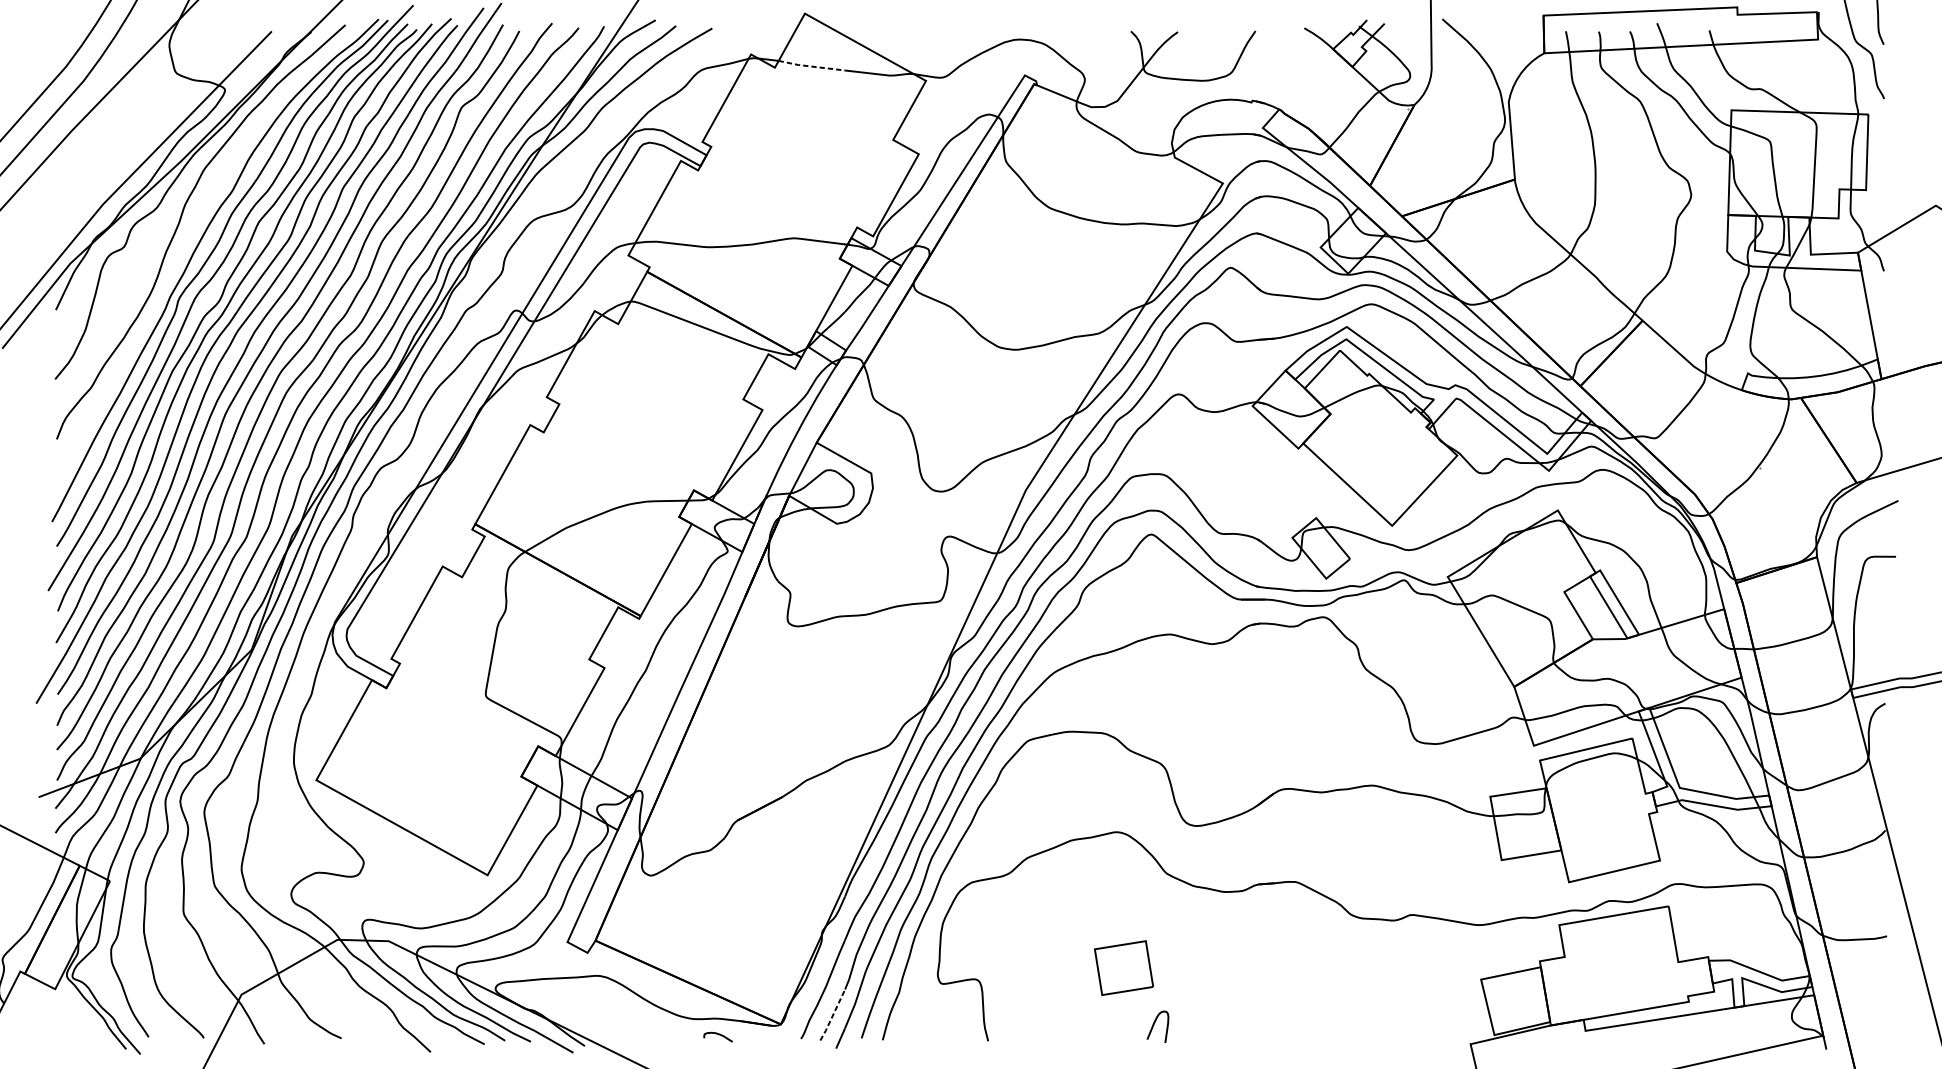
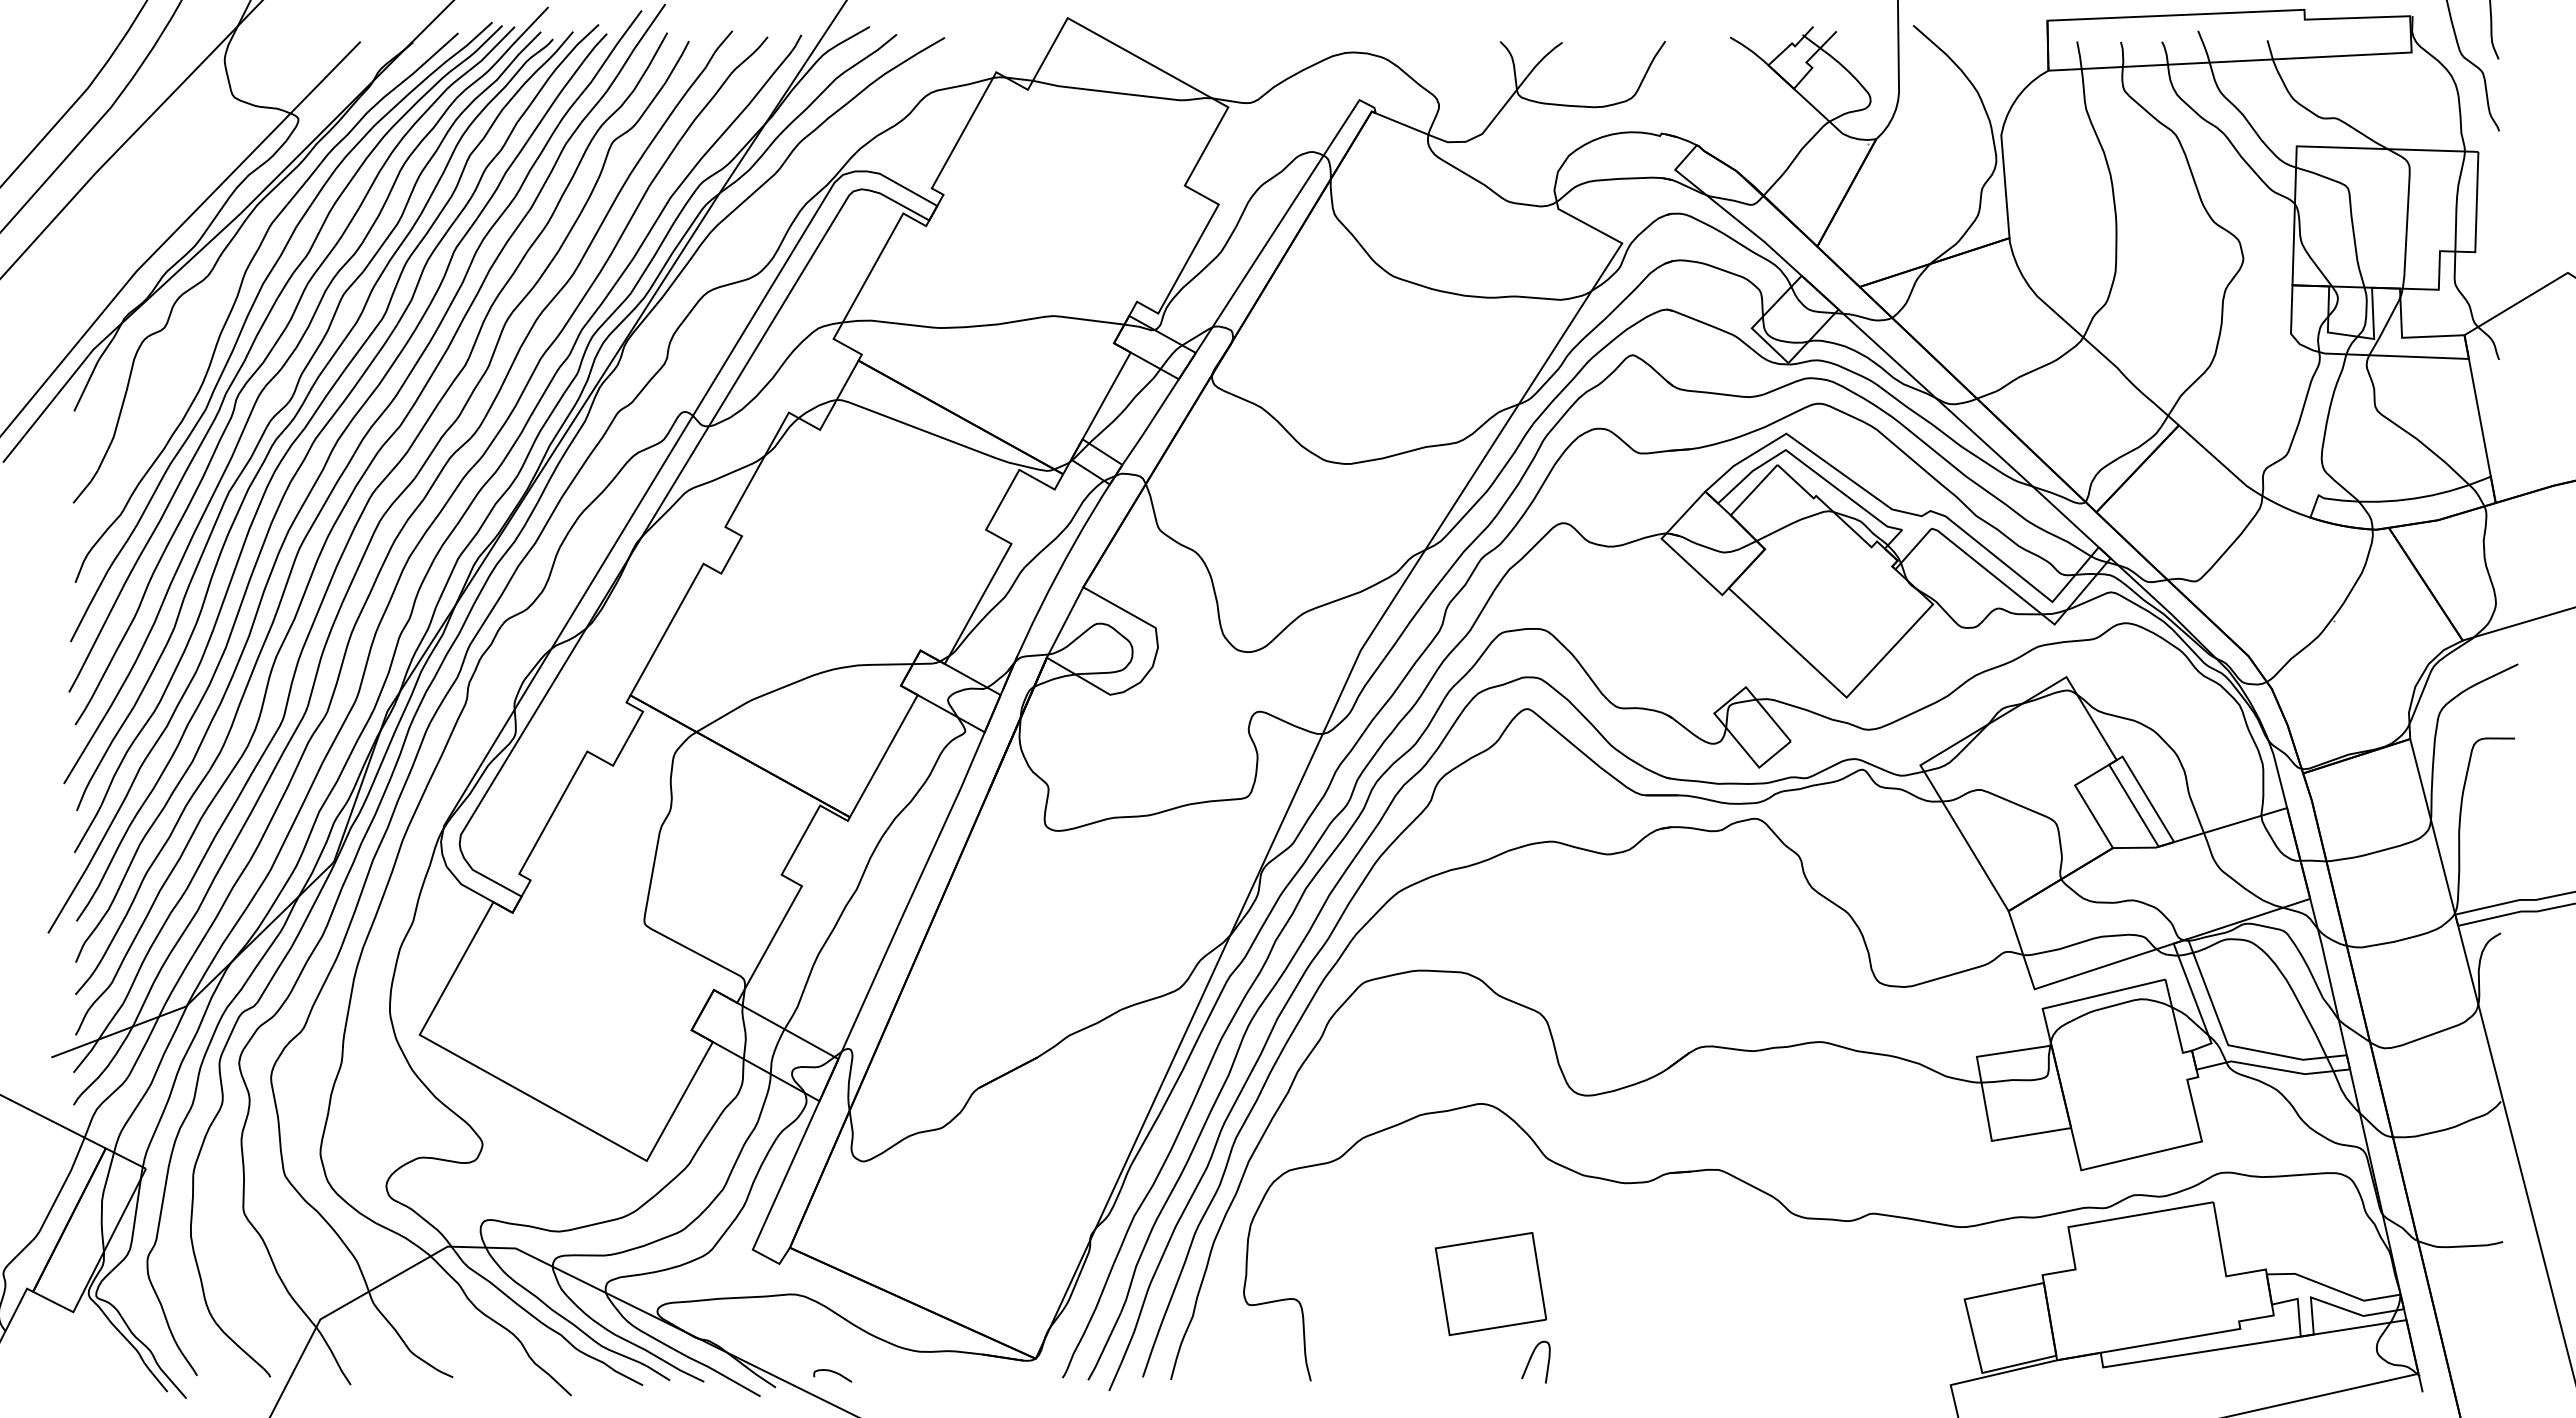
line: (811, 66) -> (1076, 88), dashed -> solid
curve: (186, 240) -> (247, 319), added
part: (1123, 968) -> (1490, 1284), size x1.43
line: (832, 1015) -> (1104, 1347), dashed -> solid
curve: (719, 1035) -> (834, 1373), moved

